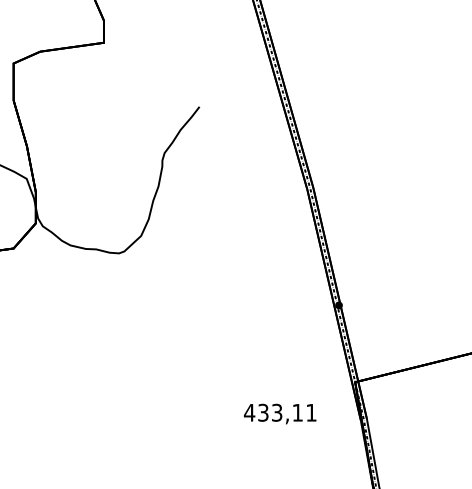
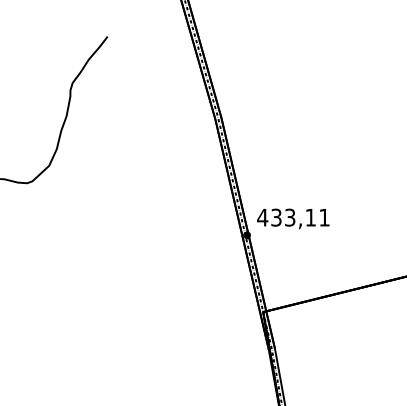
text: (280, 413) -> (293, 218), moved

